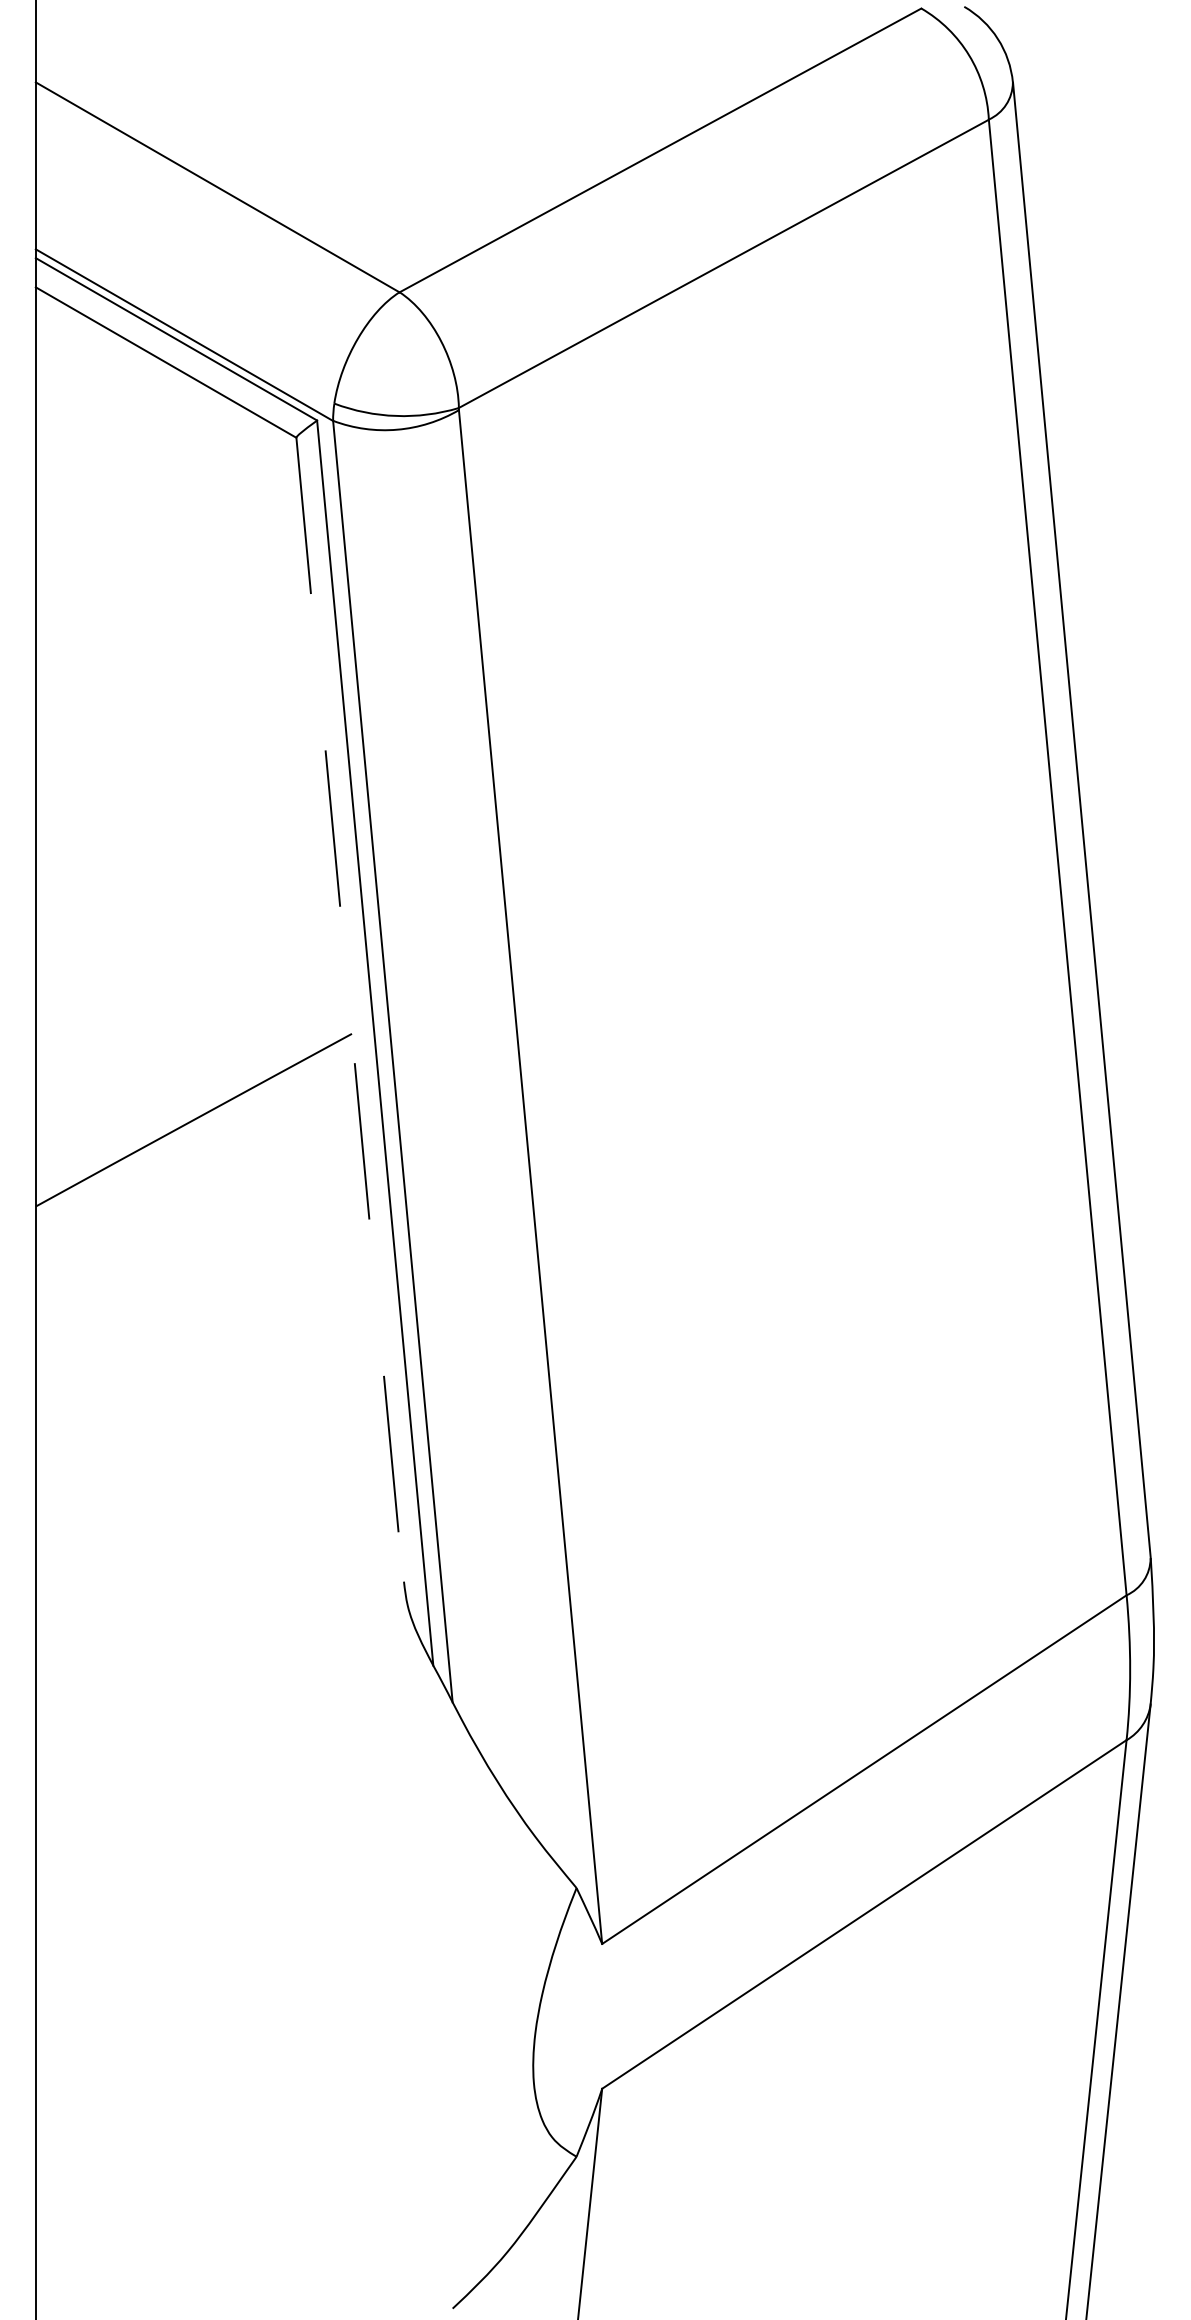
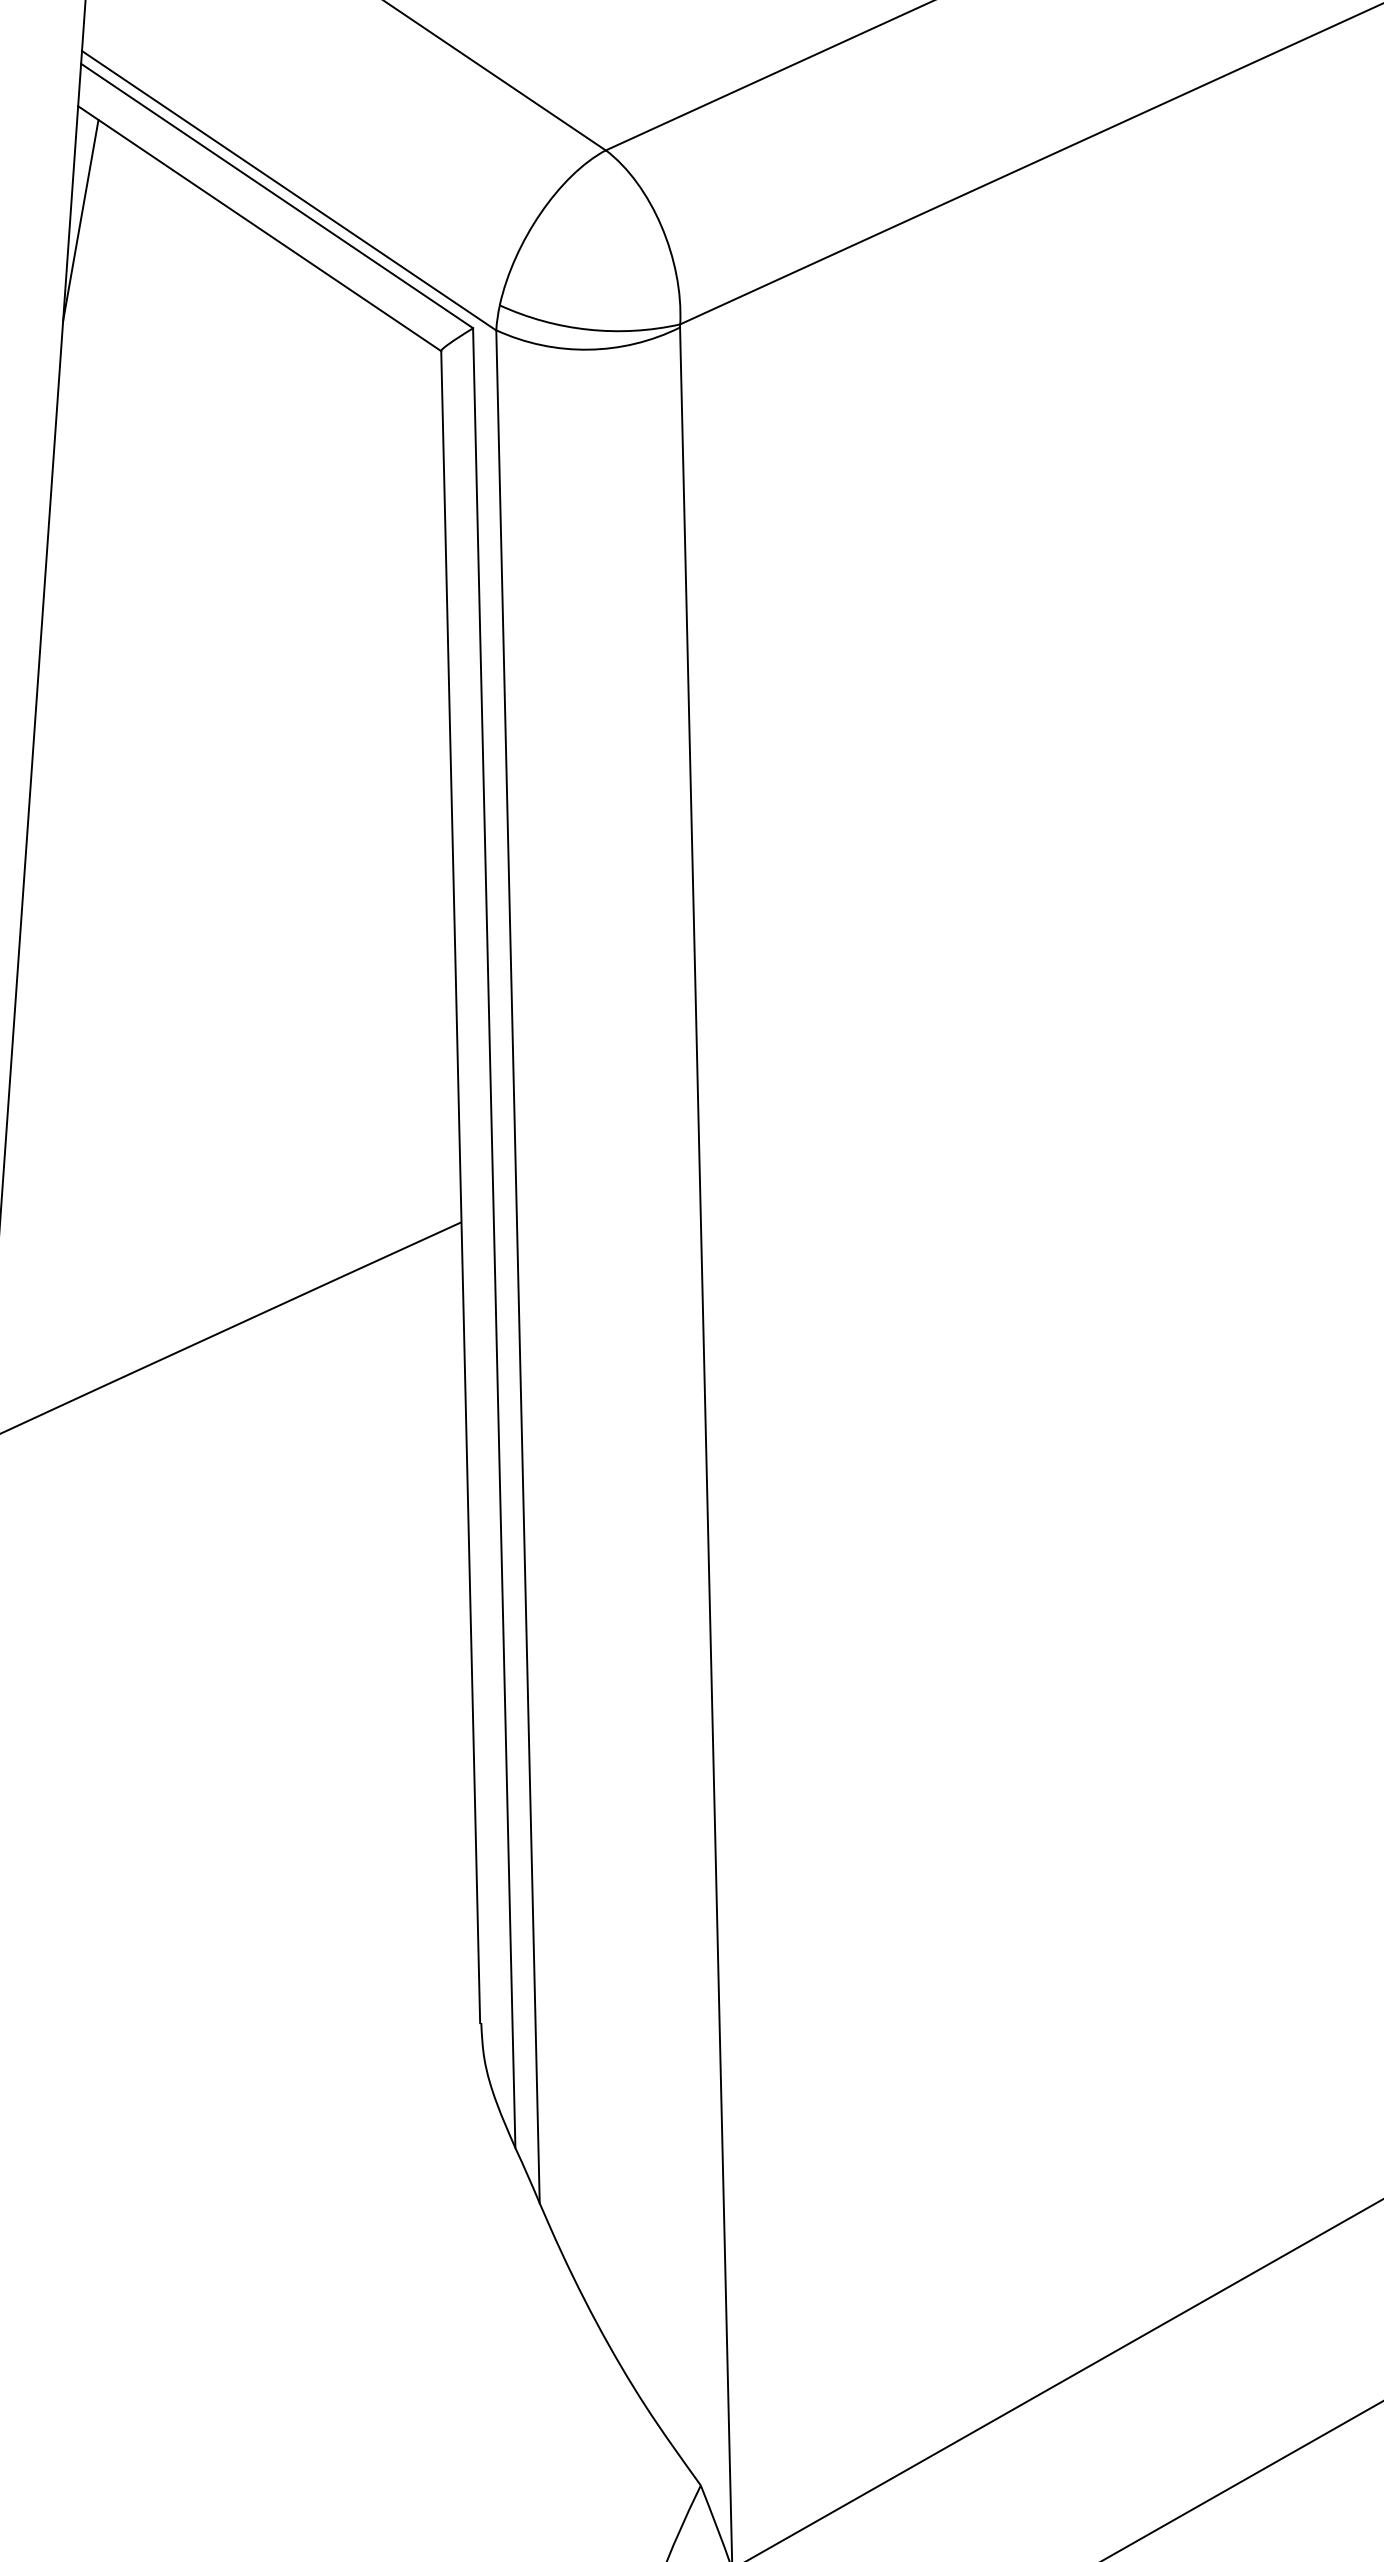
line: (42, 365) -> (79, 220), added
line: (349, 1009) -> (460, 1186), dashed -> solid

